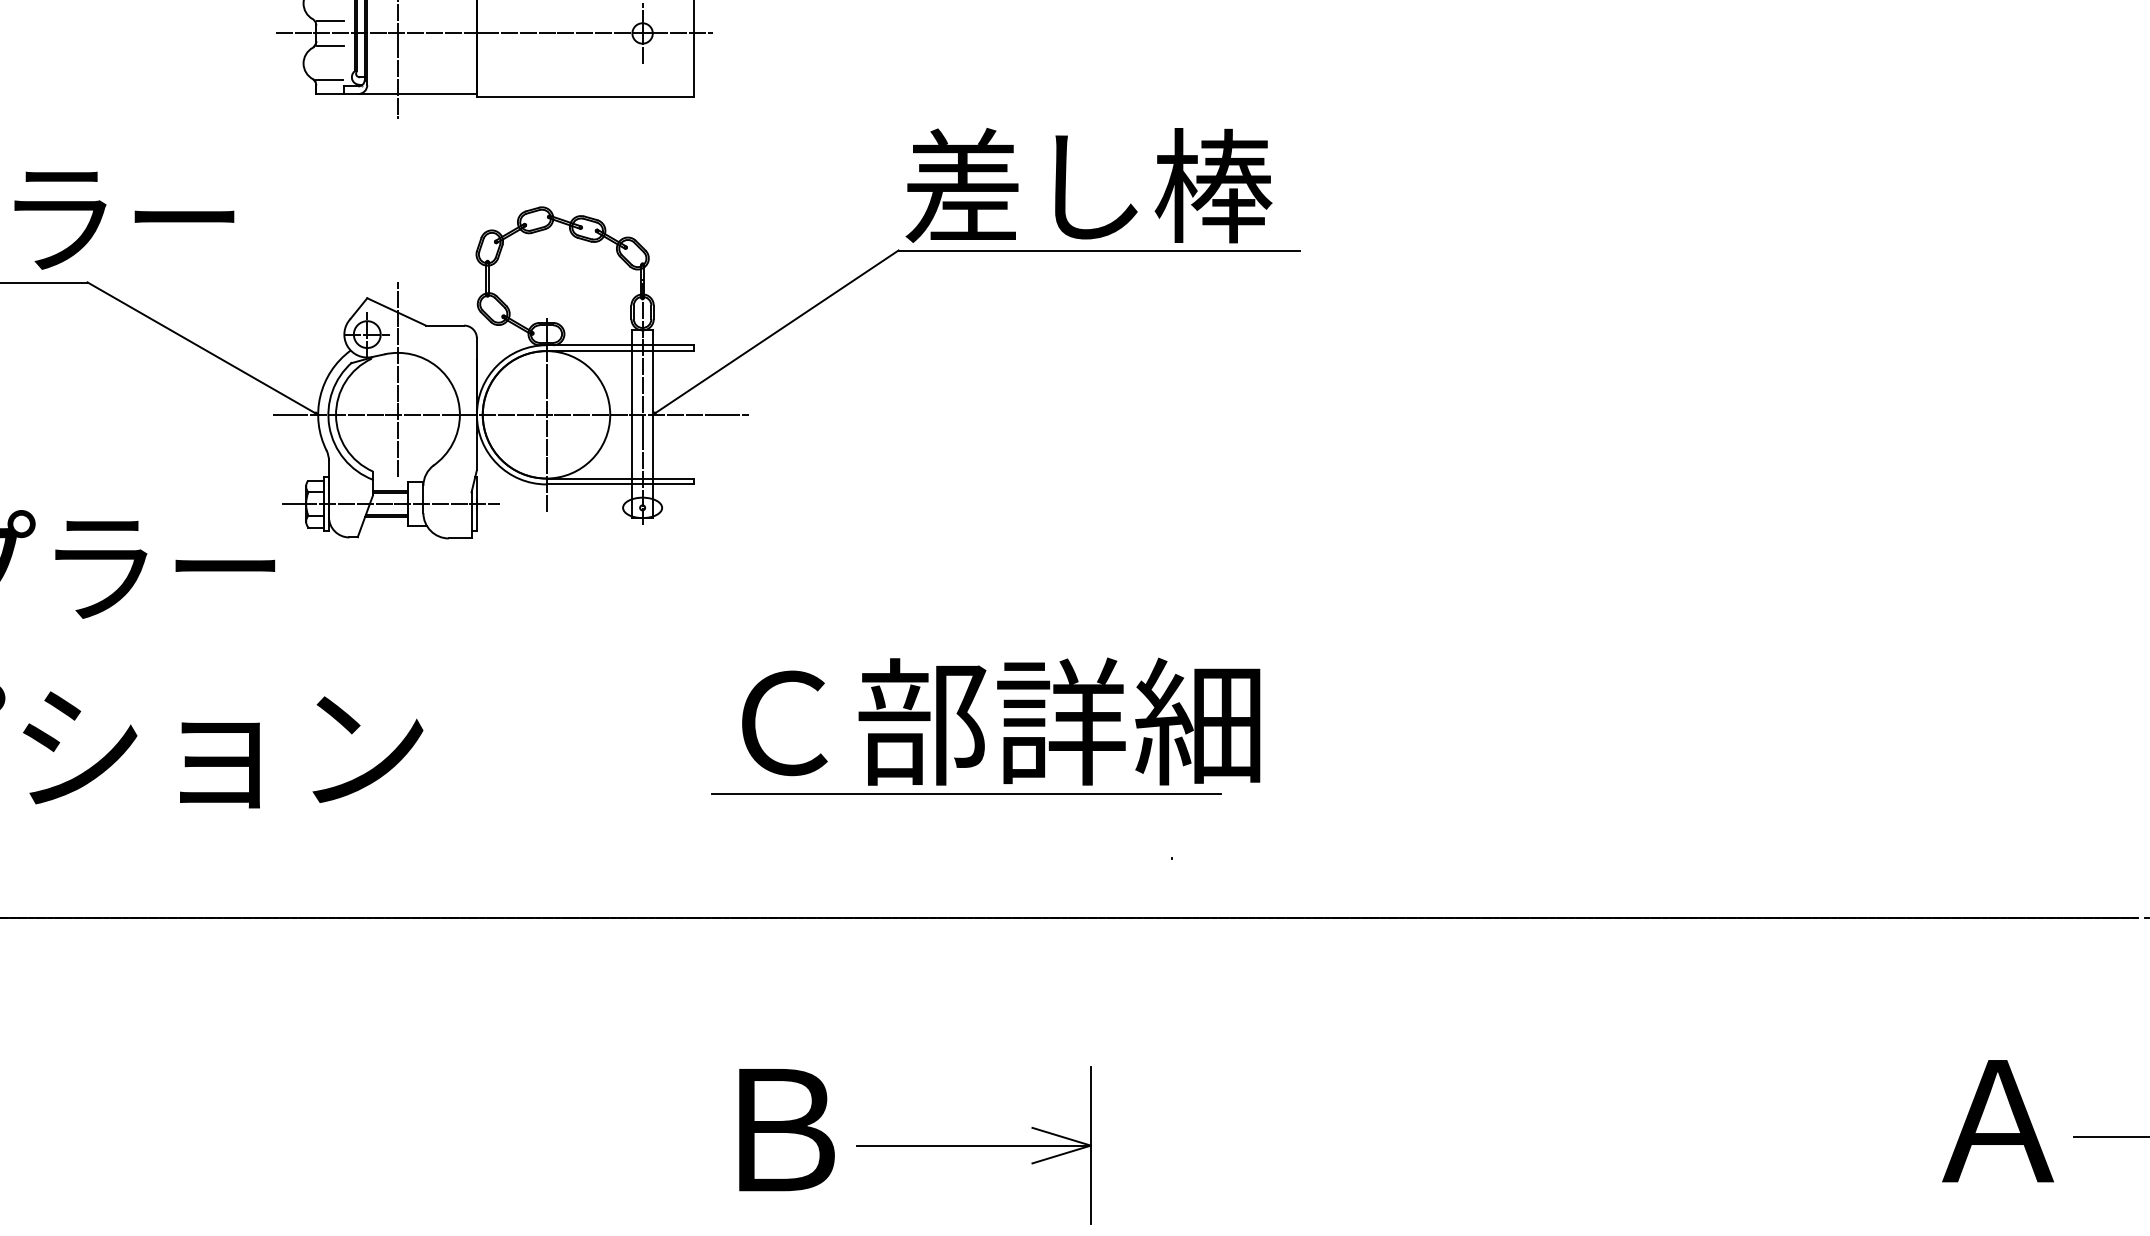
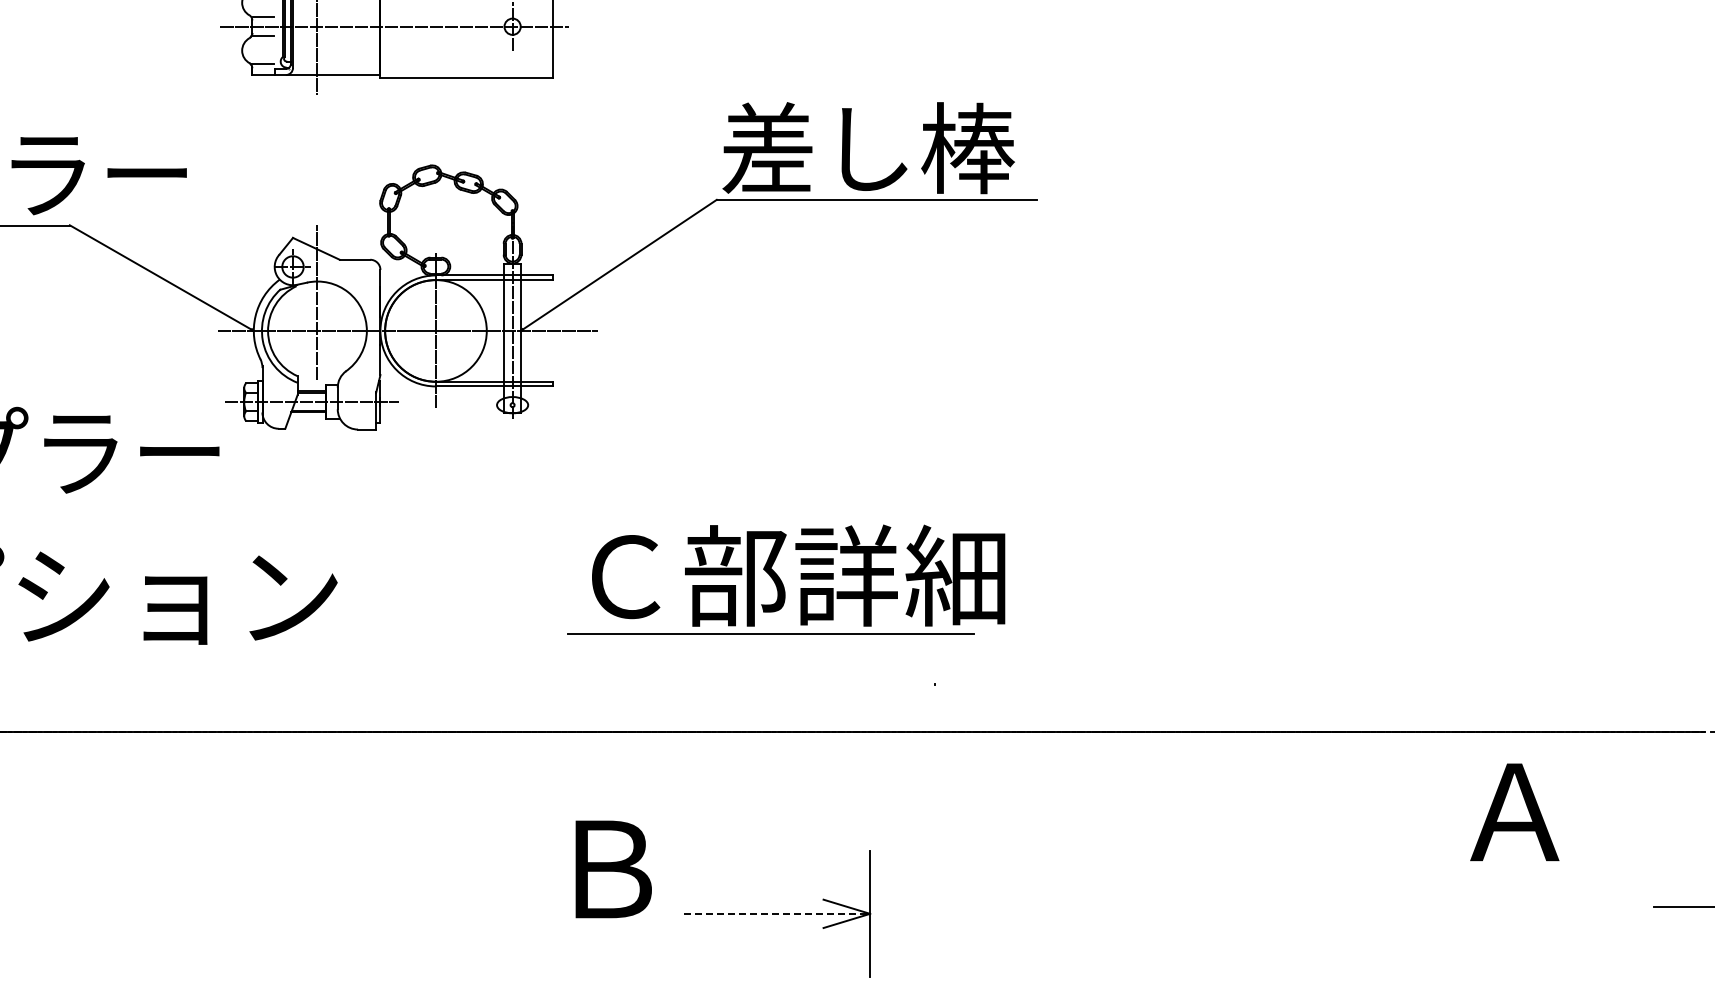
text: (1997, 1121) -> (1514, 812), moved
text: (786, 1130) -> (613, 869), moved
line: (974, 1145) -> (777, 913), solid -> dashed

